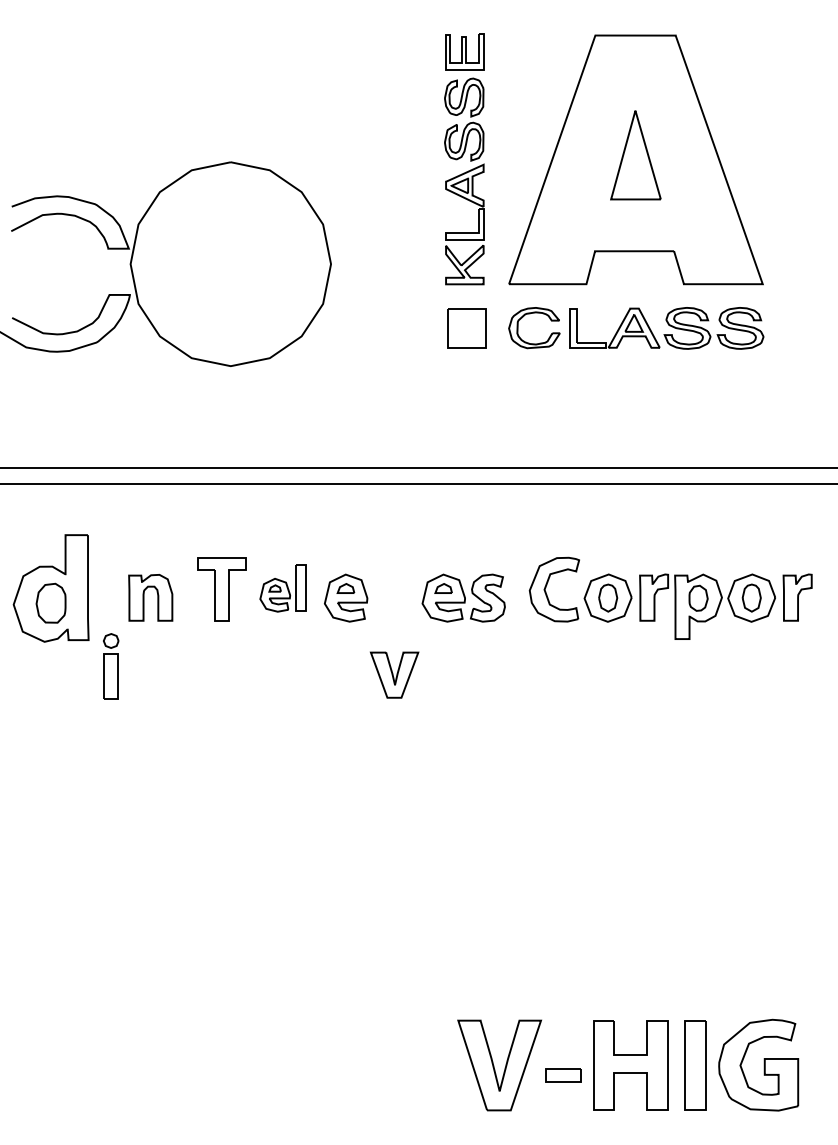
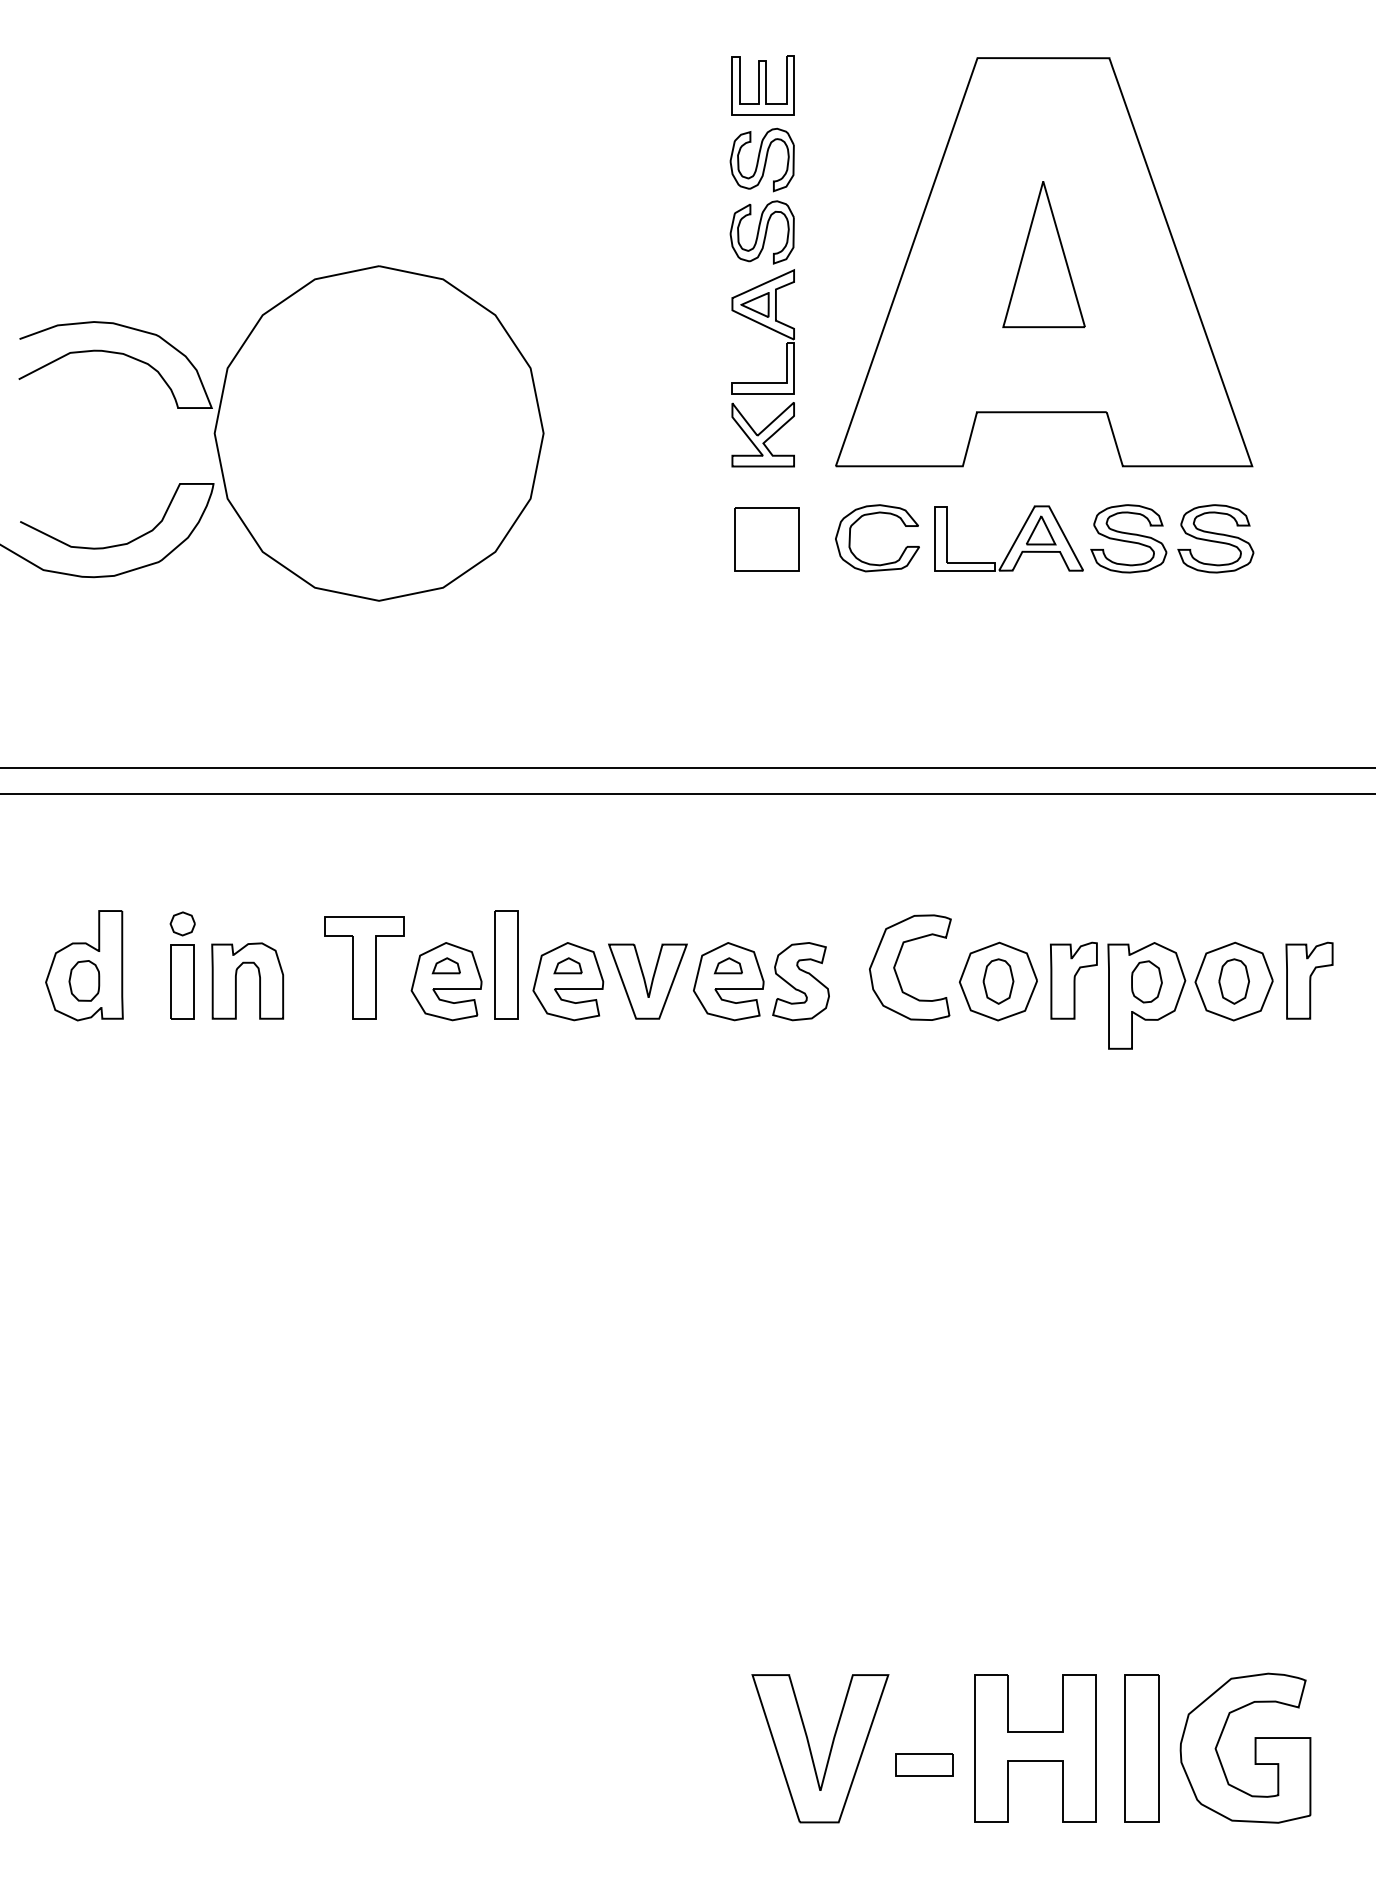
part: (51, 588) -> (84, 965), size x0.62
part: (282, 588) -> (463, 965), size x1.43
part: (111, 666) -> (183, 965), moved
part: (394, 674) -> (647, 980), moved

